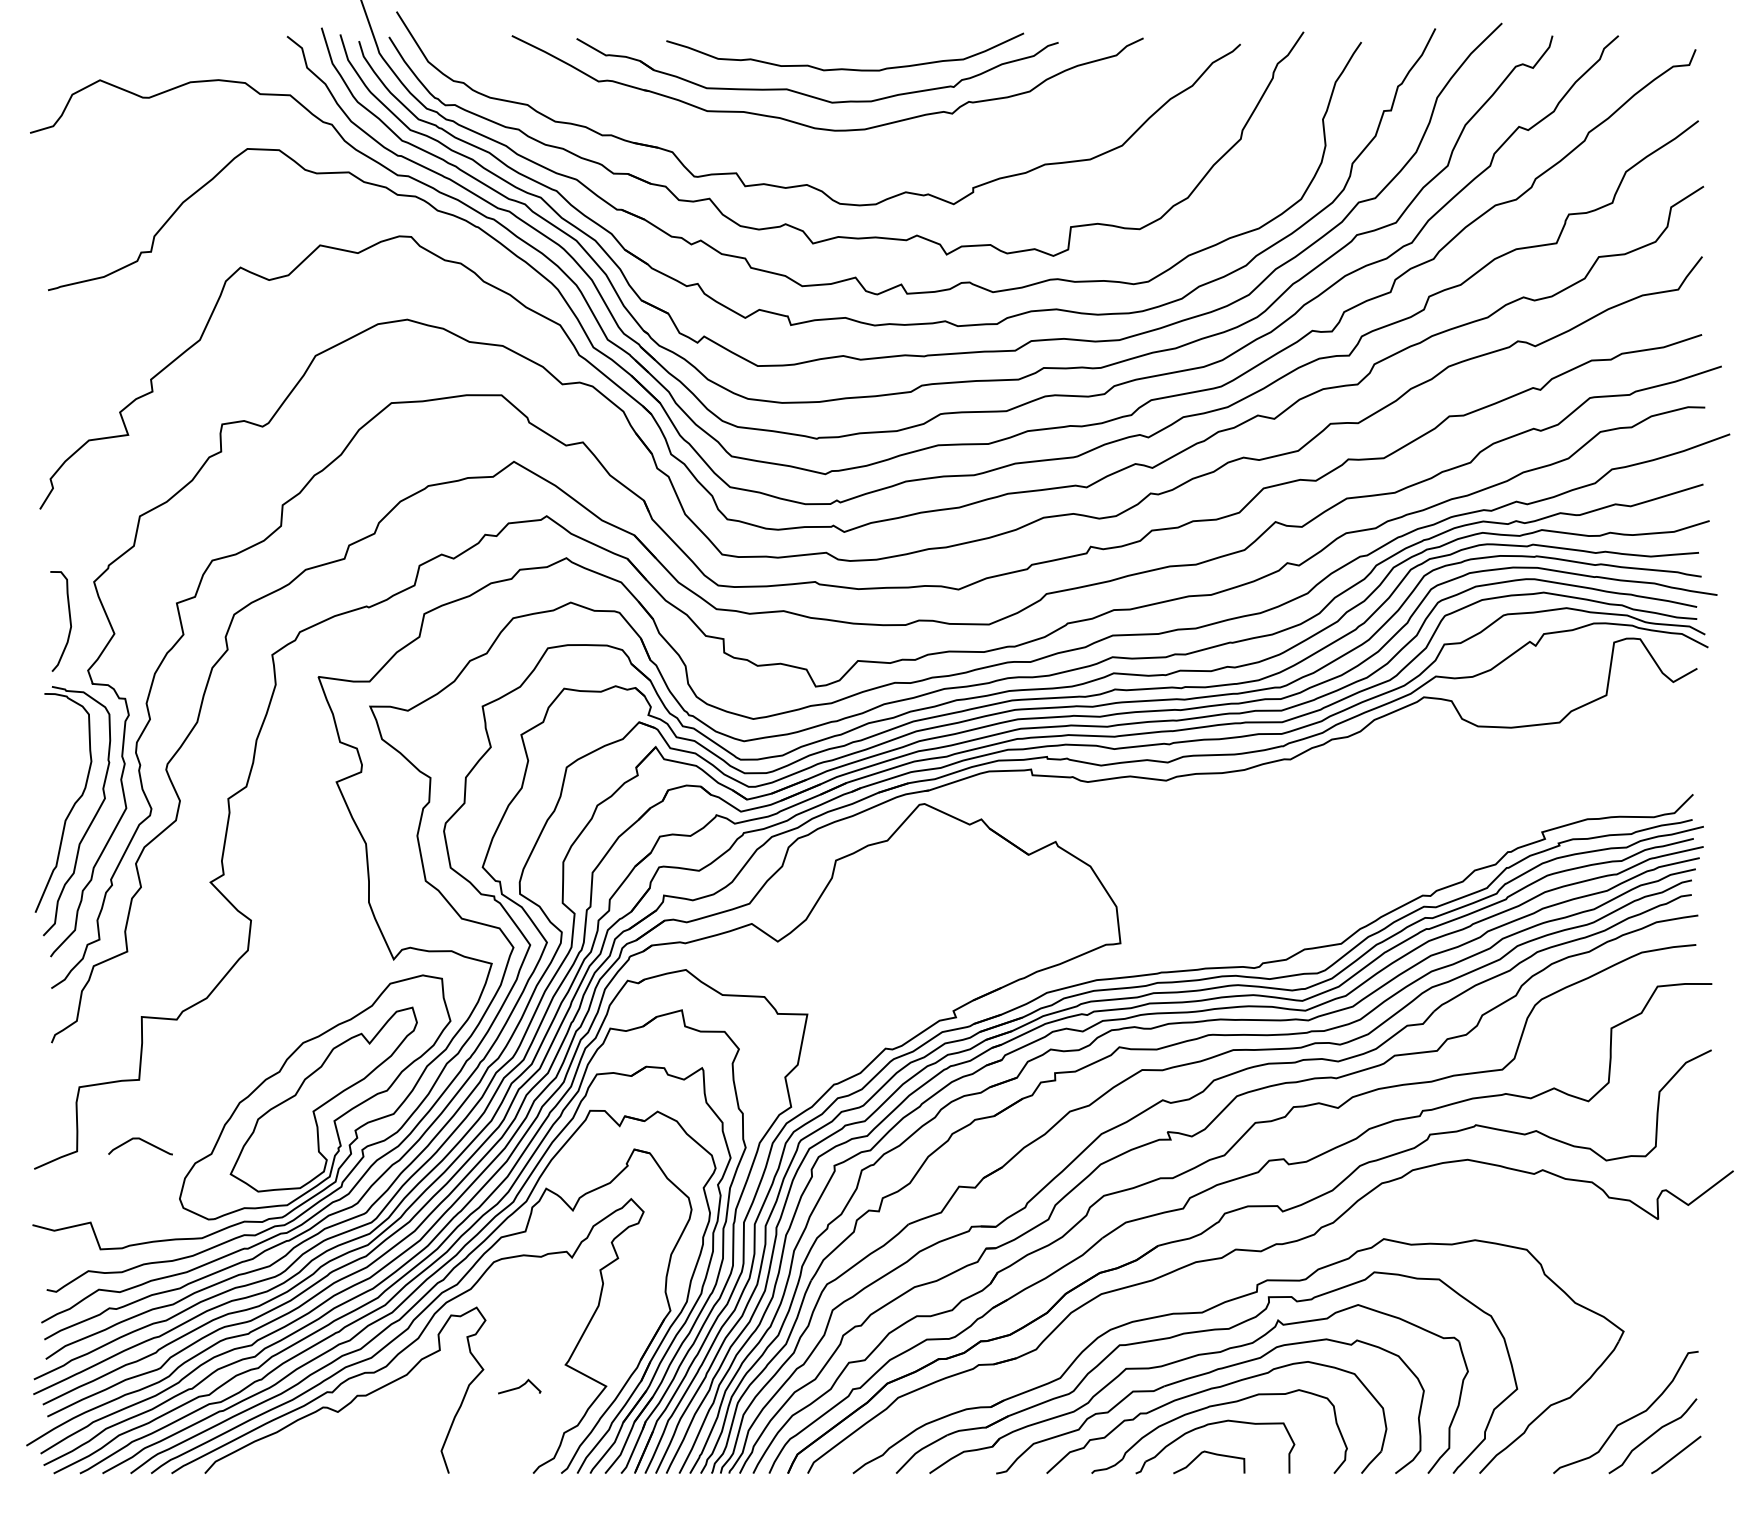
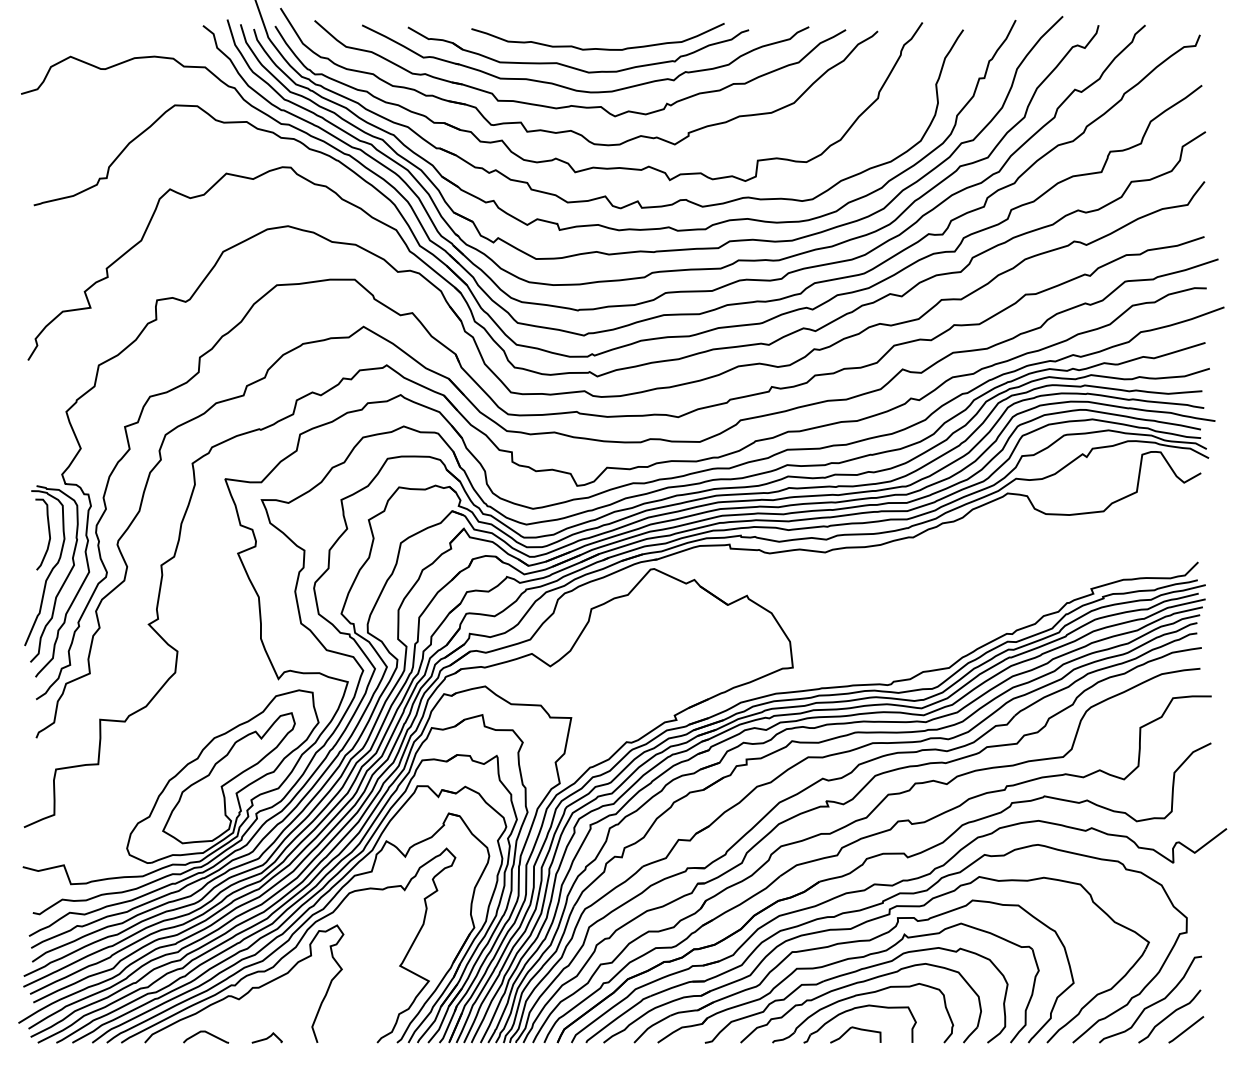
part: (816, 149) -> (577, 105), added
curve: (69, 621) -> (48, 534), moved
curve: (142, 1141) -> (207, 1033), moved
part: (1234, 1281) -> (873, 906), added
curve: (519, 1386) -> (266, 1037), moved

